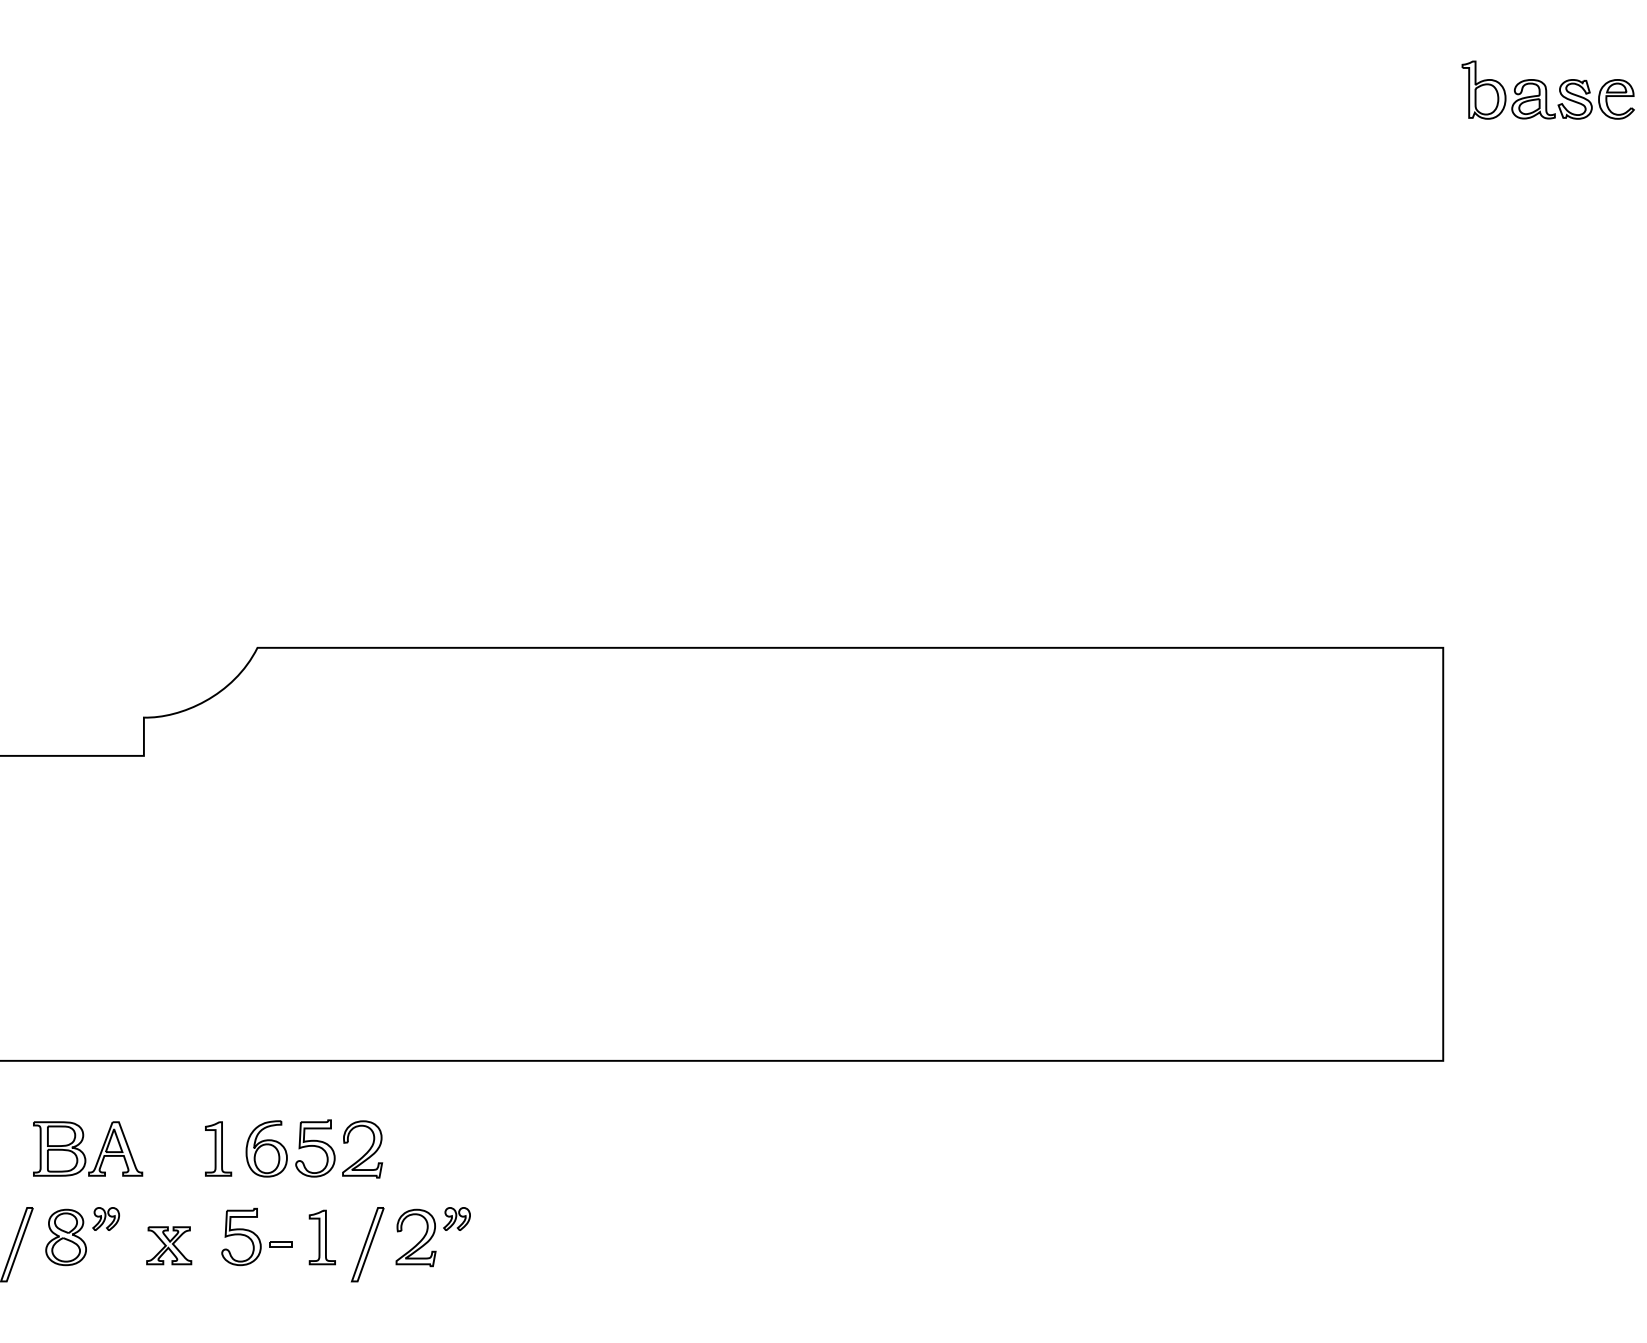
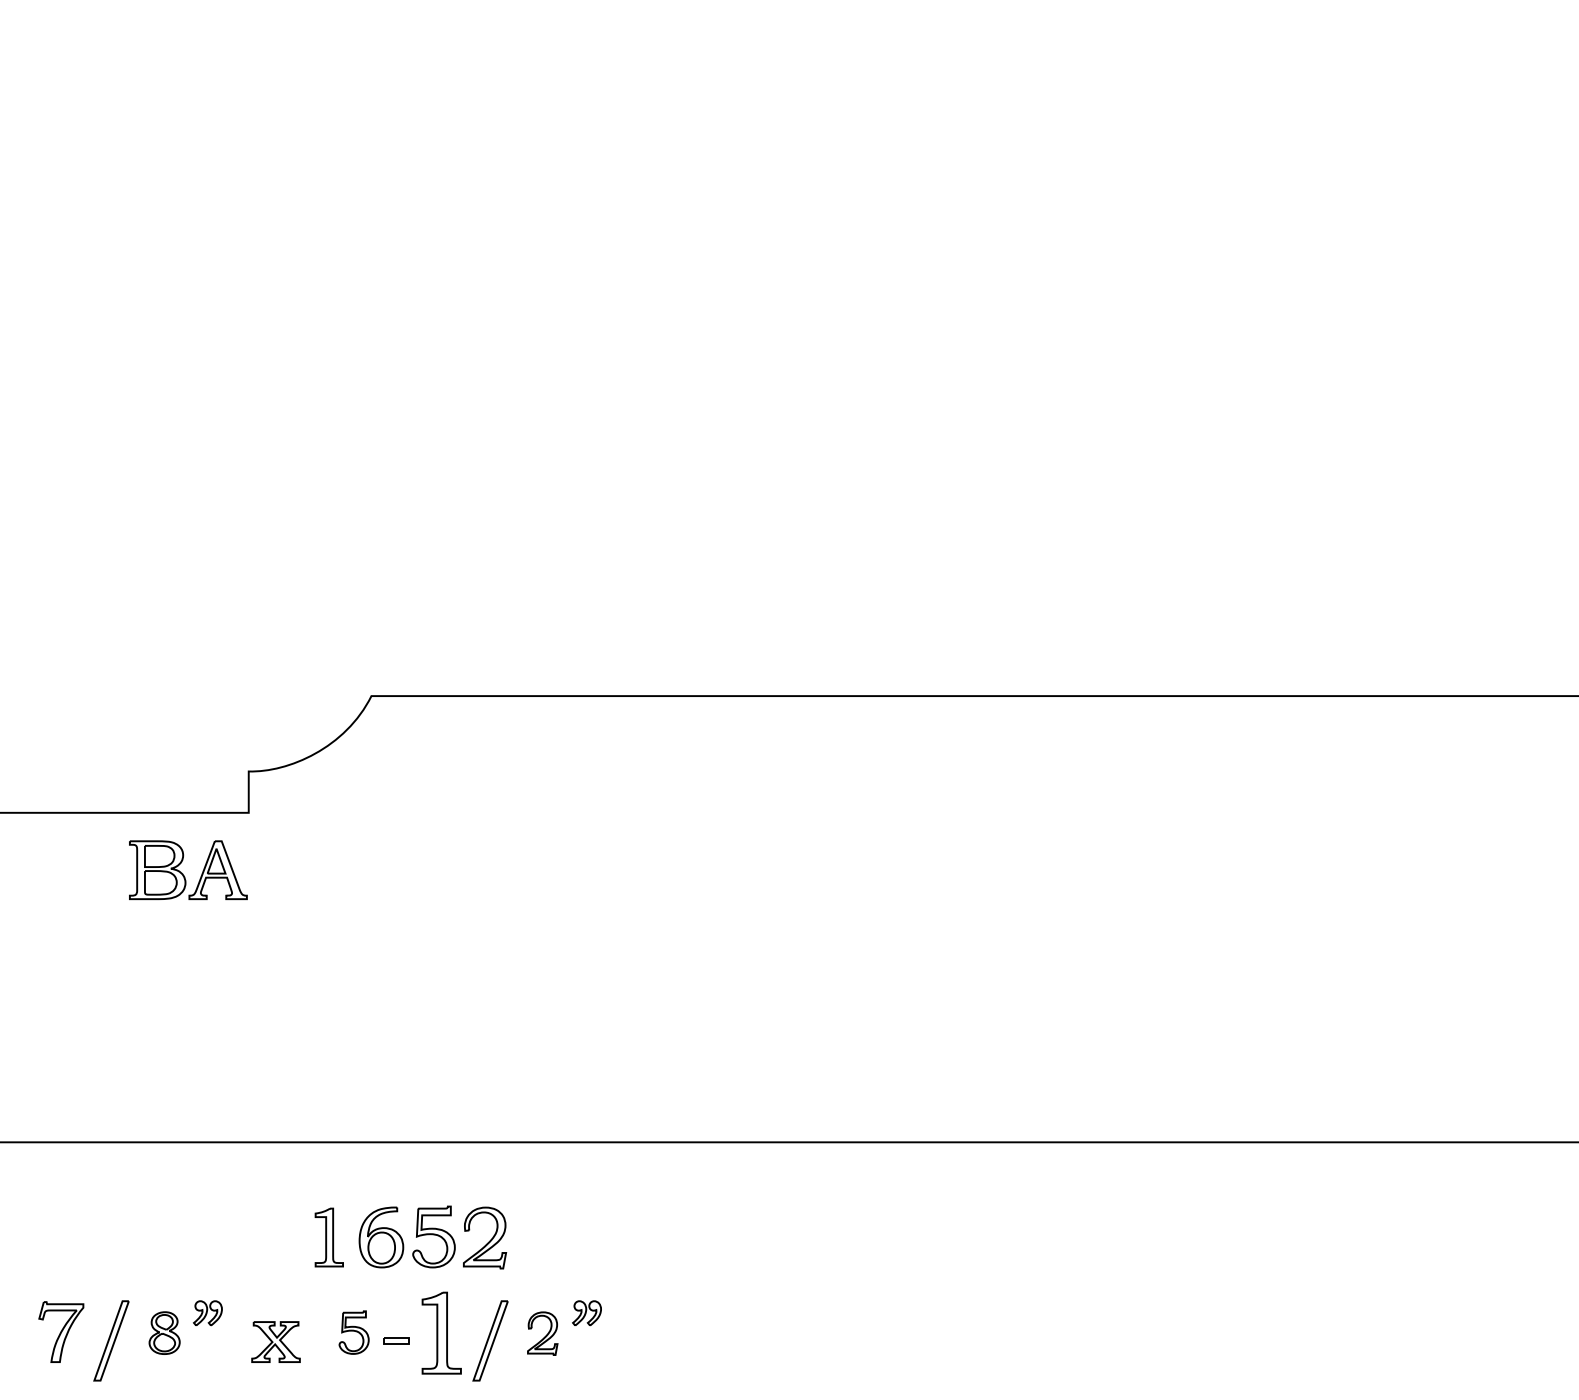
part: (83, 1152) -> (183, 873), moved
part: (241, 1236) -> (354, 1332), size x0.7
part: (65, 1237) -> (164, 1333), size x0.7
part: (321, 1237) -> (440, 1333), size x1.4
part: (415, 1237) -> (542, 1333), size x0.7

